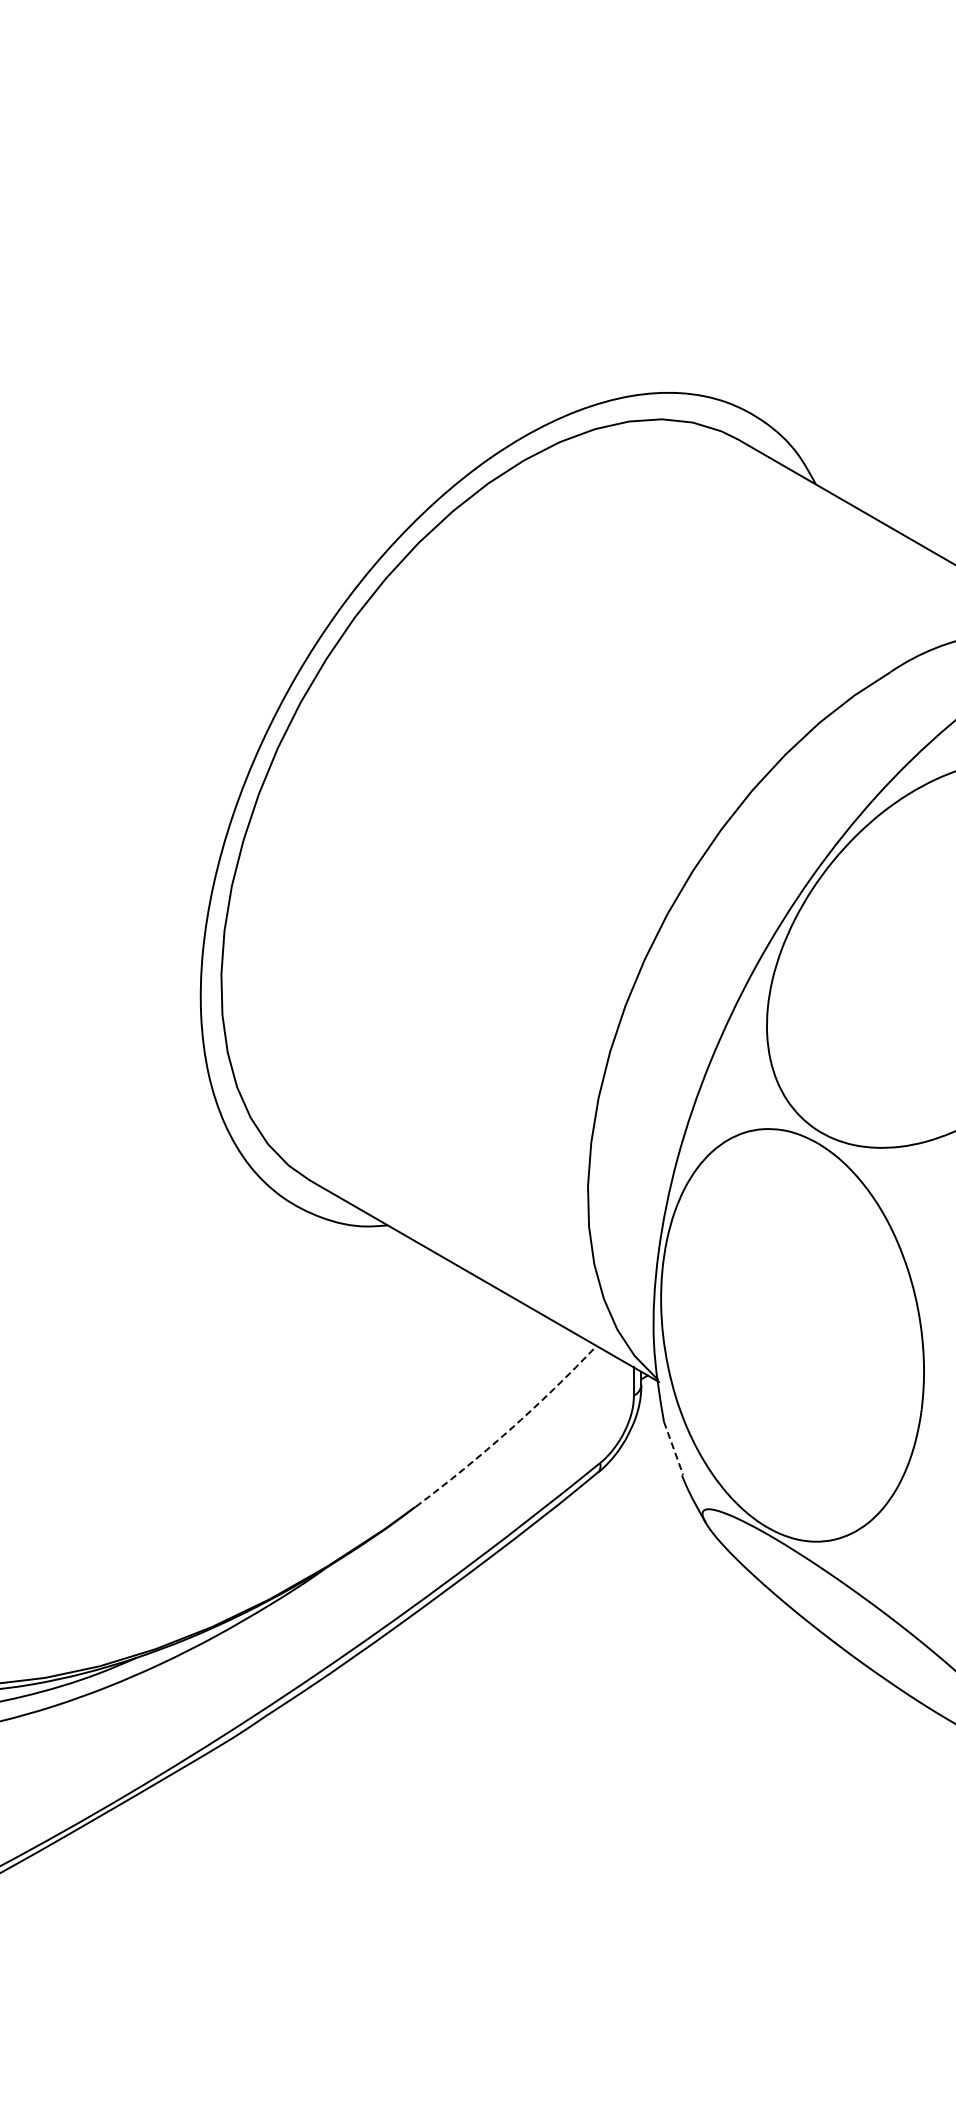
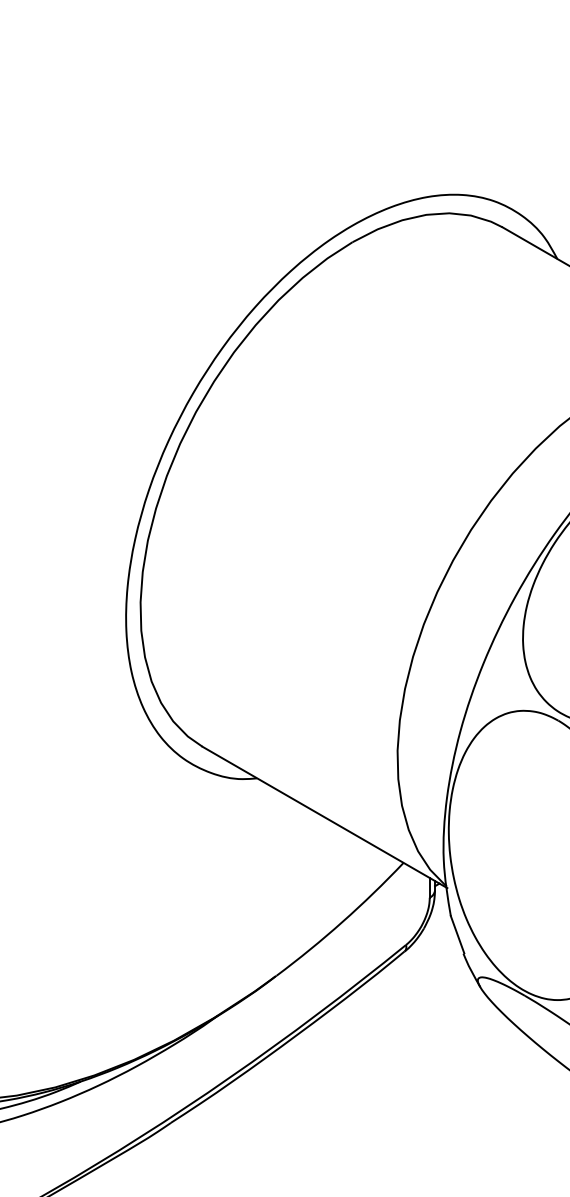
arc: (509, 1430) -> (342, 922), dashed -> solid
line: (673, 1448) -> (457, 934), dashed -> solid

